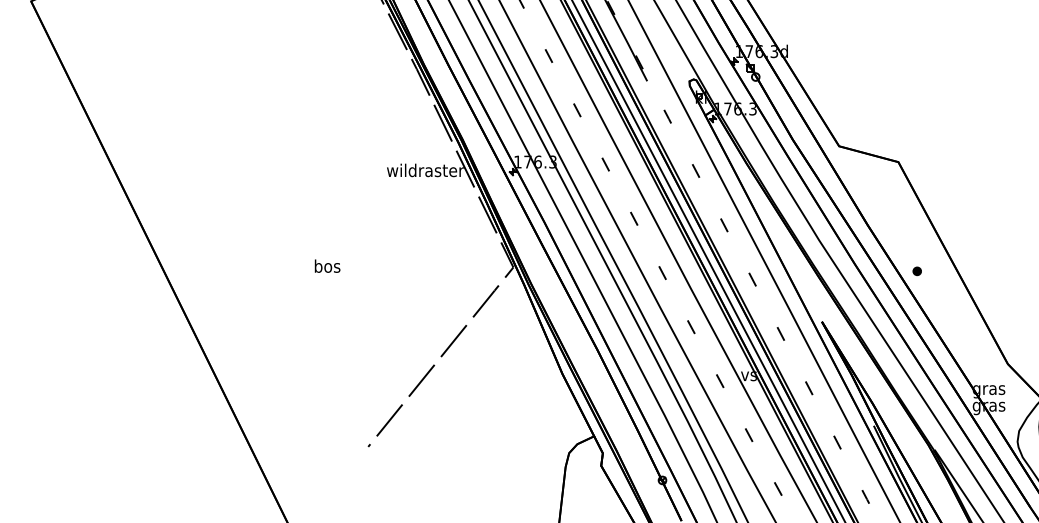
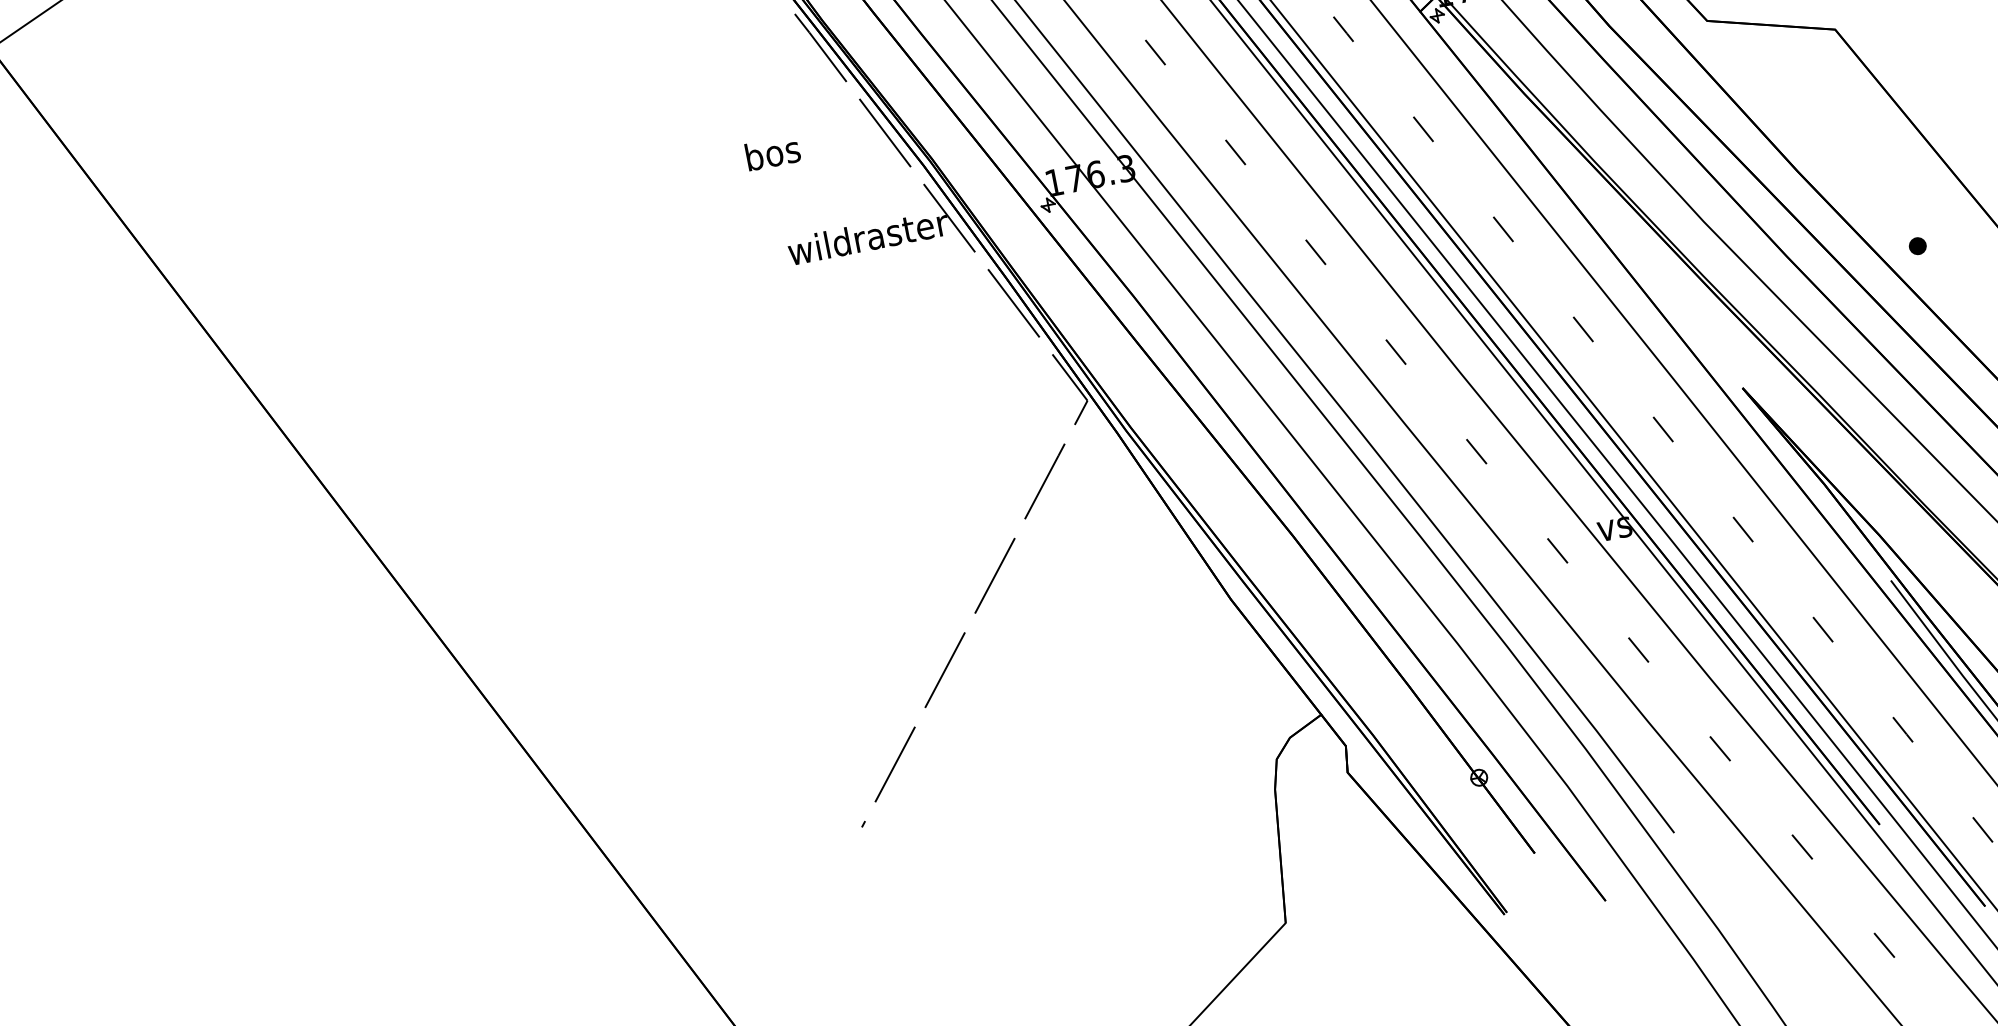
text: (327, 265) -> (772, 151), moved

